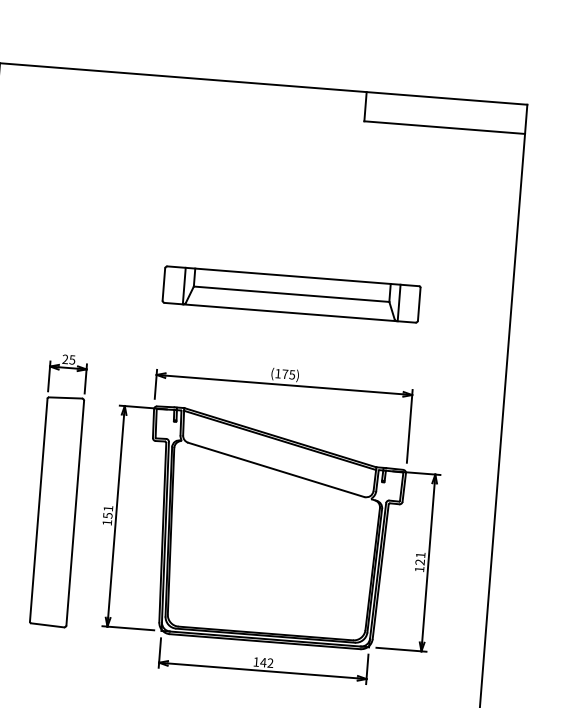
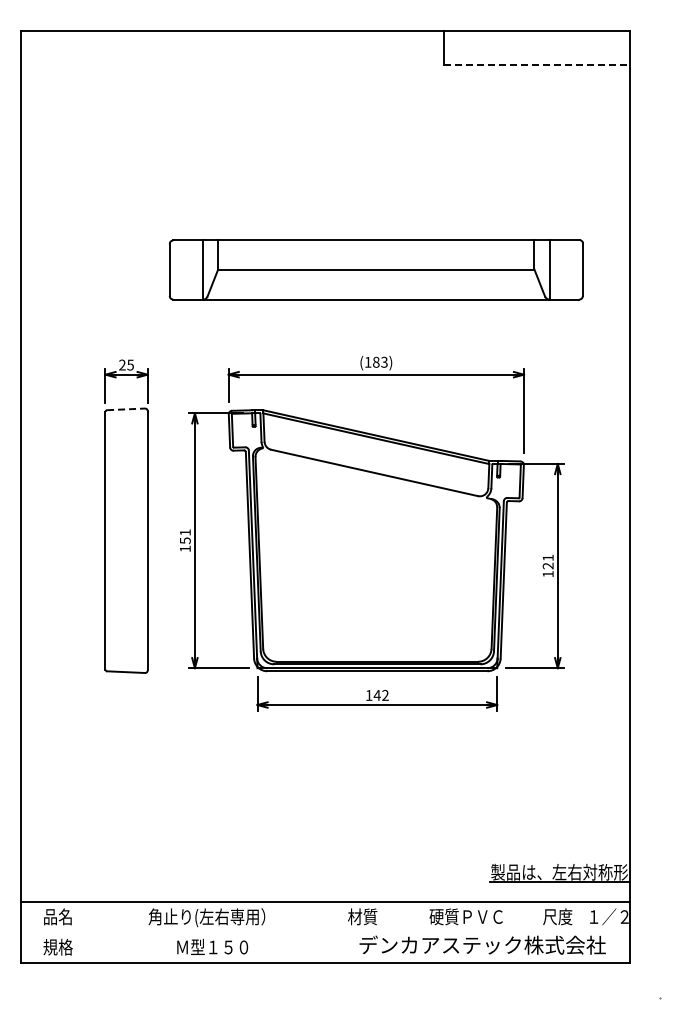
line: (445, 127) -> (537, 64), solid -> dashed
part: (291, 294) -> (376, 270), size x1.4
text: (288, 373) -> (380, 361), (175) -> (183)
line: (65, 398) -> (126, 409), solid -> dashed

